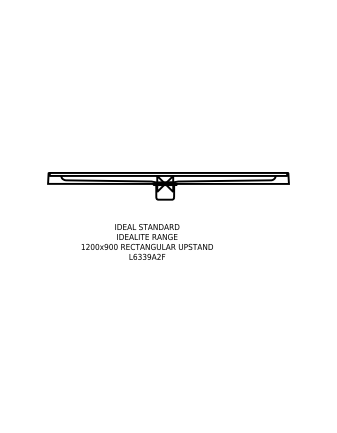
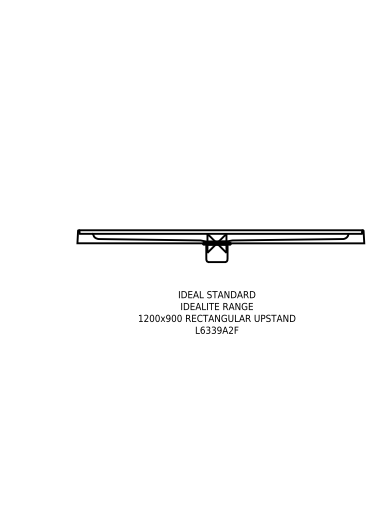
text: (146, 241) -> (216, 311), moved

